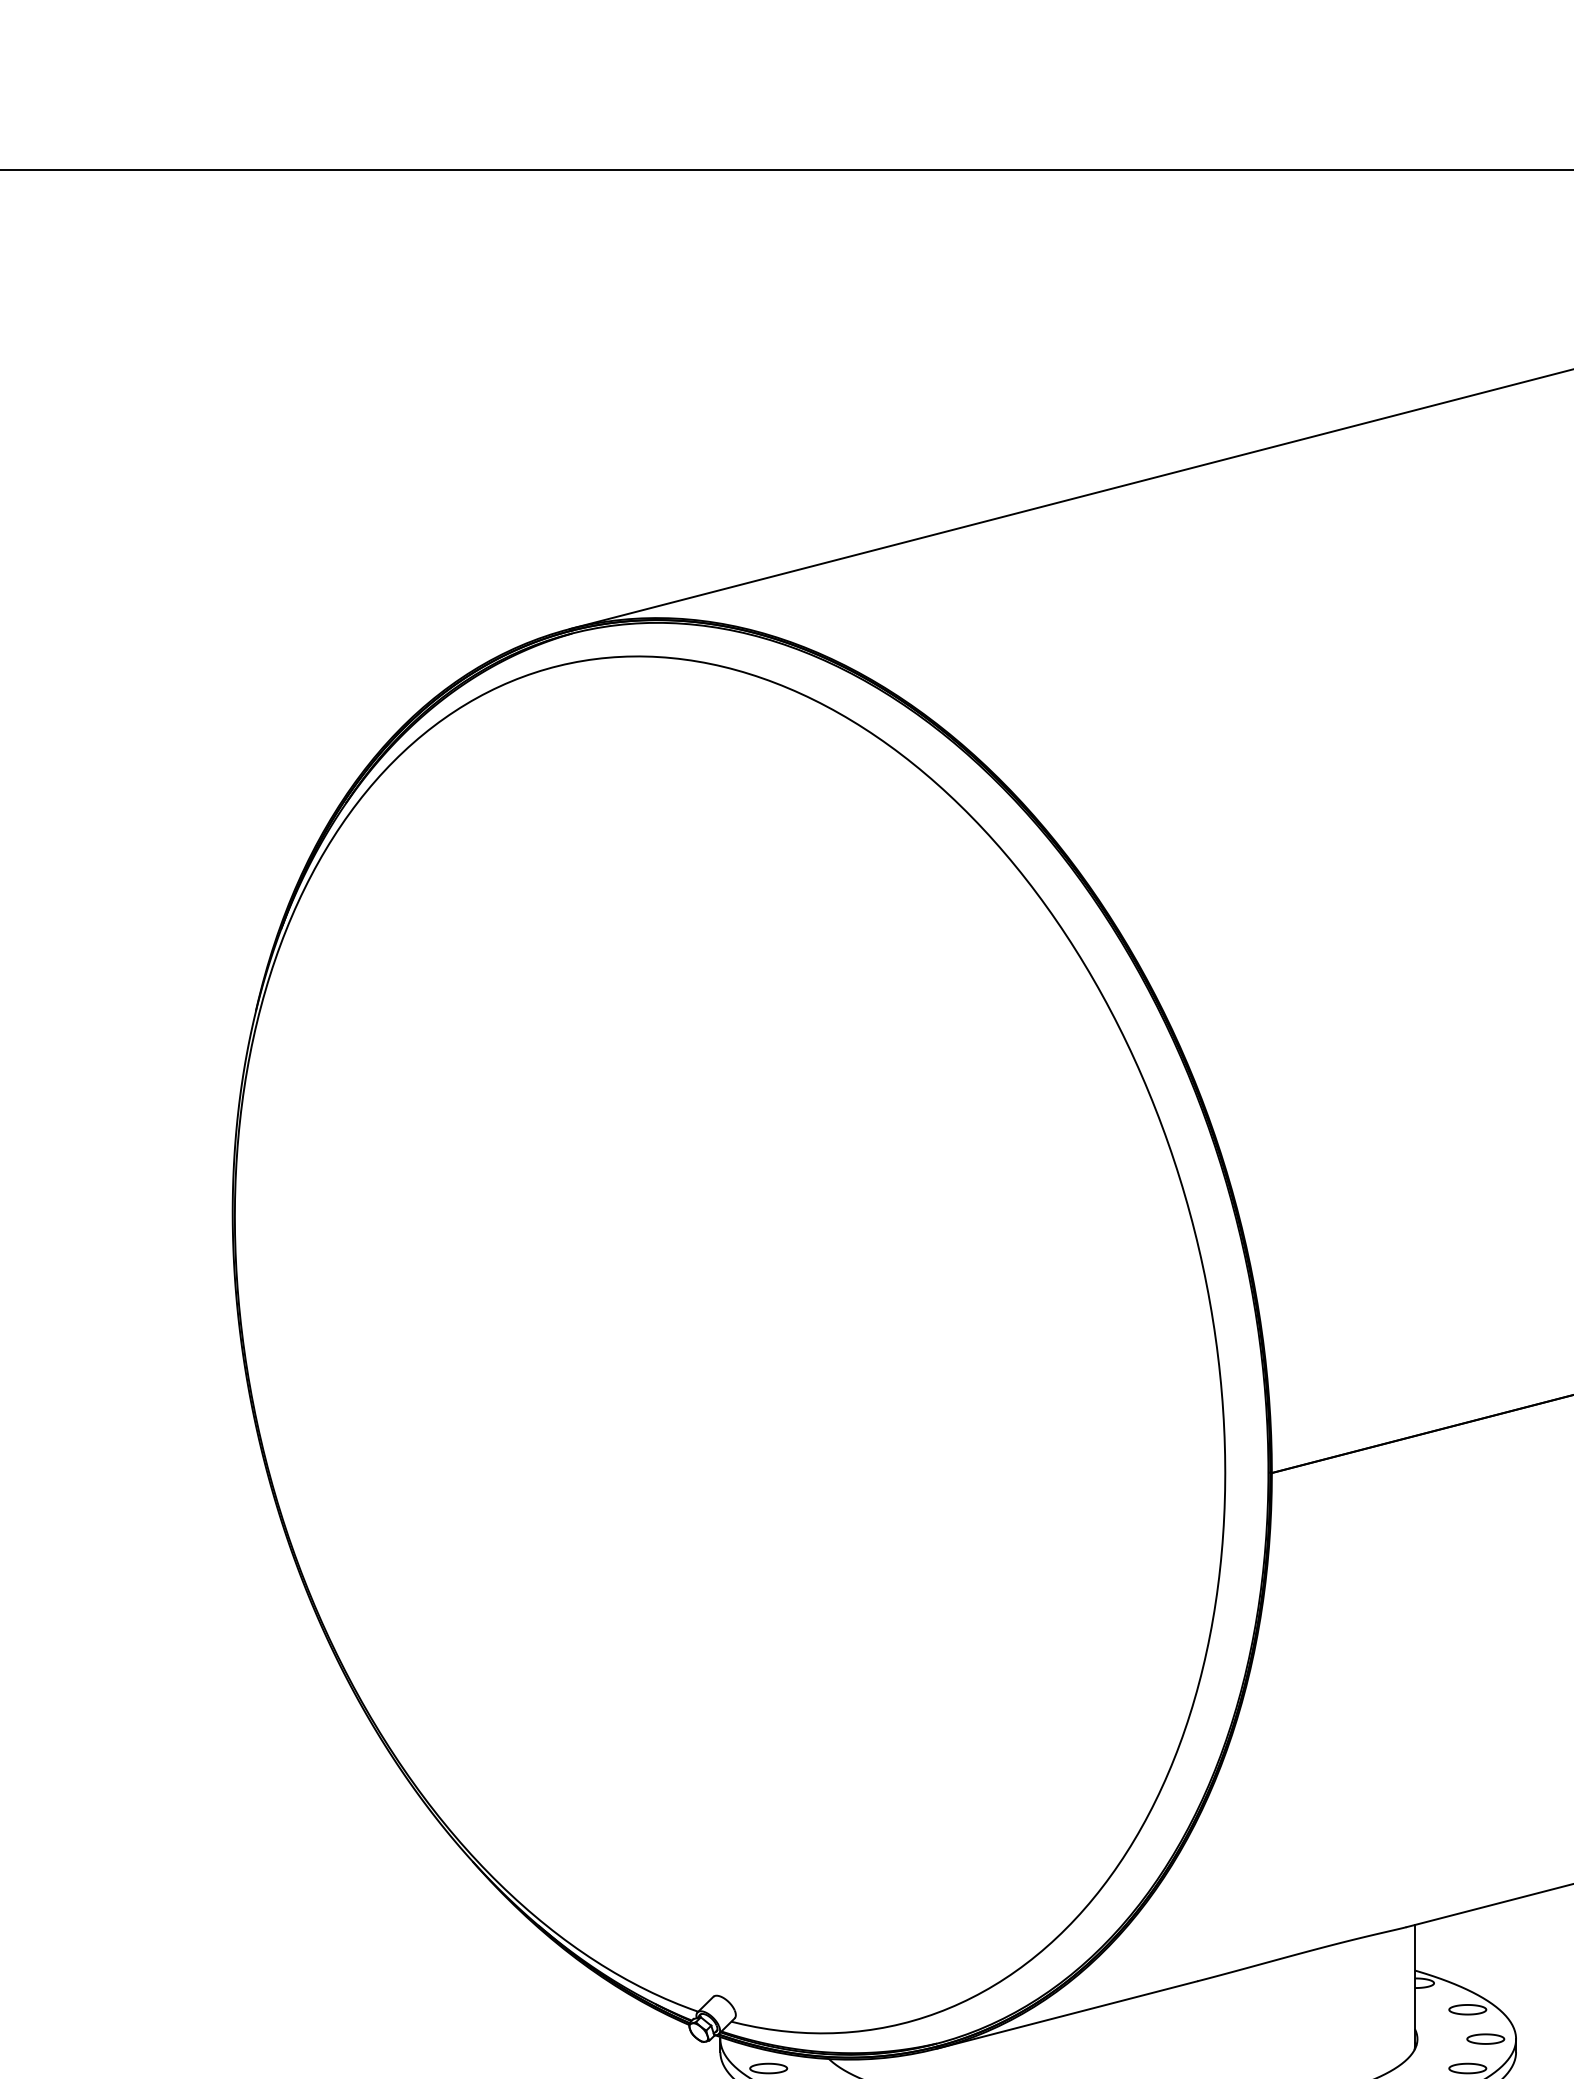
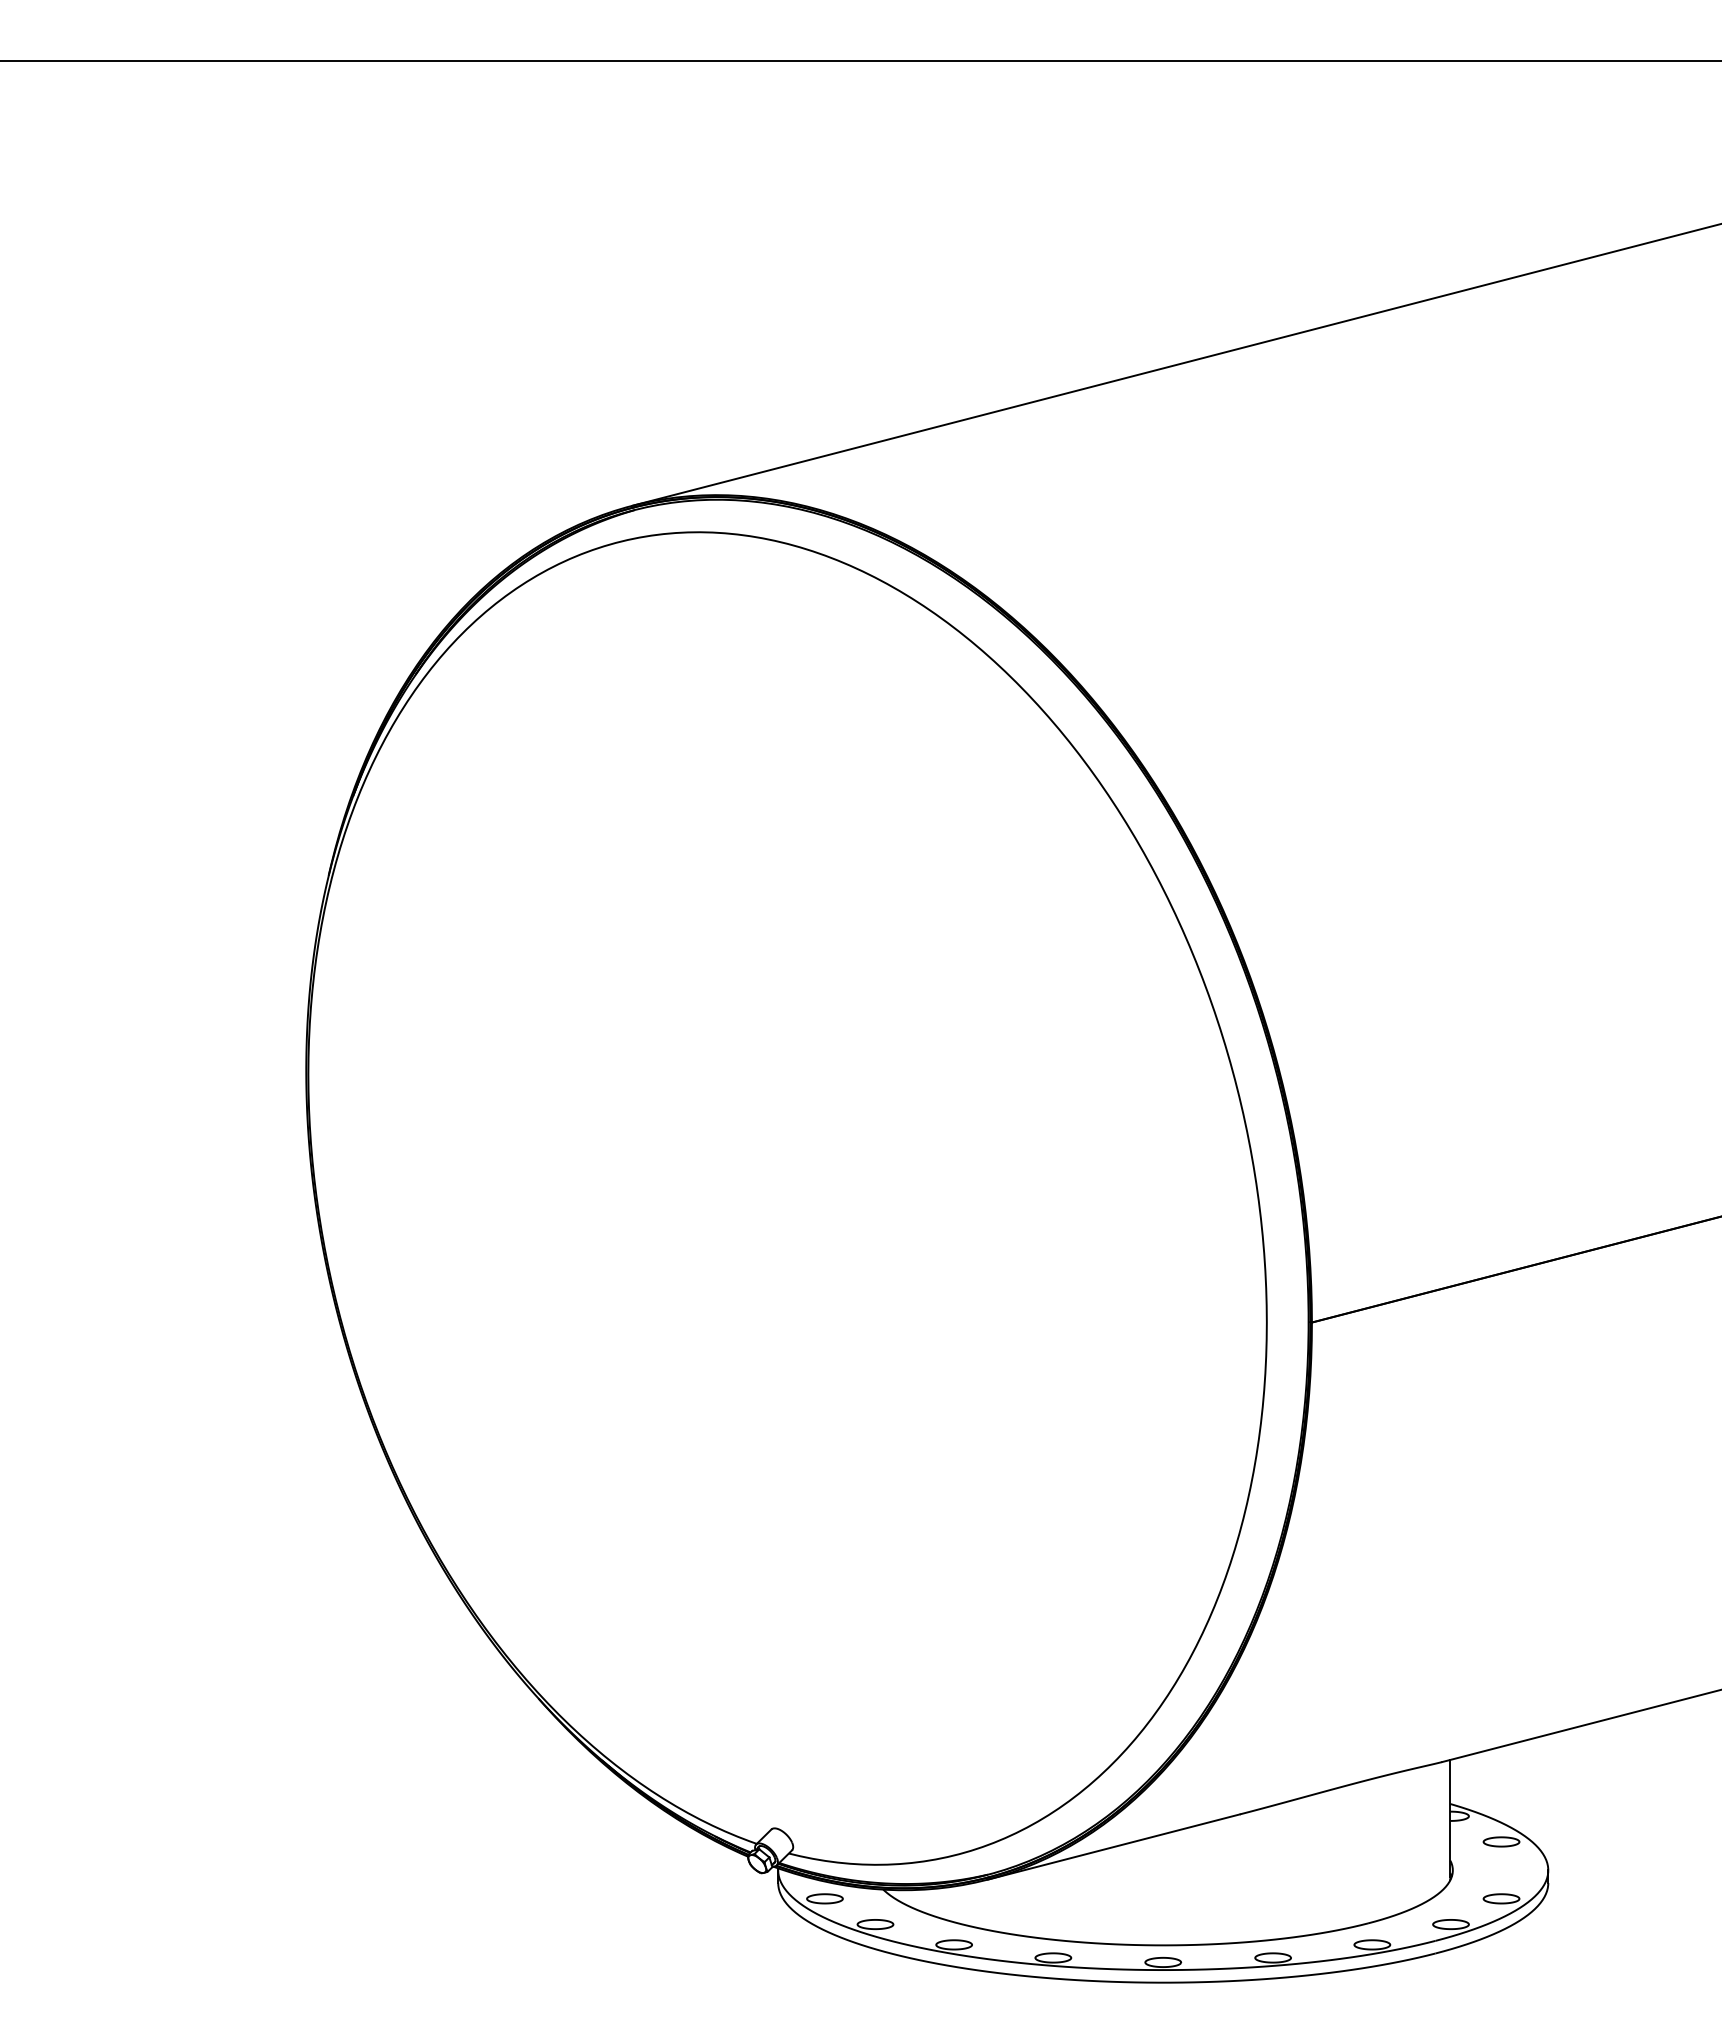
part: (1485, 2038) -> (1518, 1869), removed

